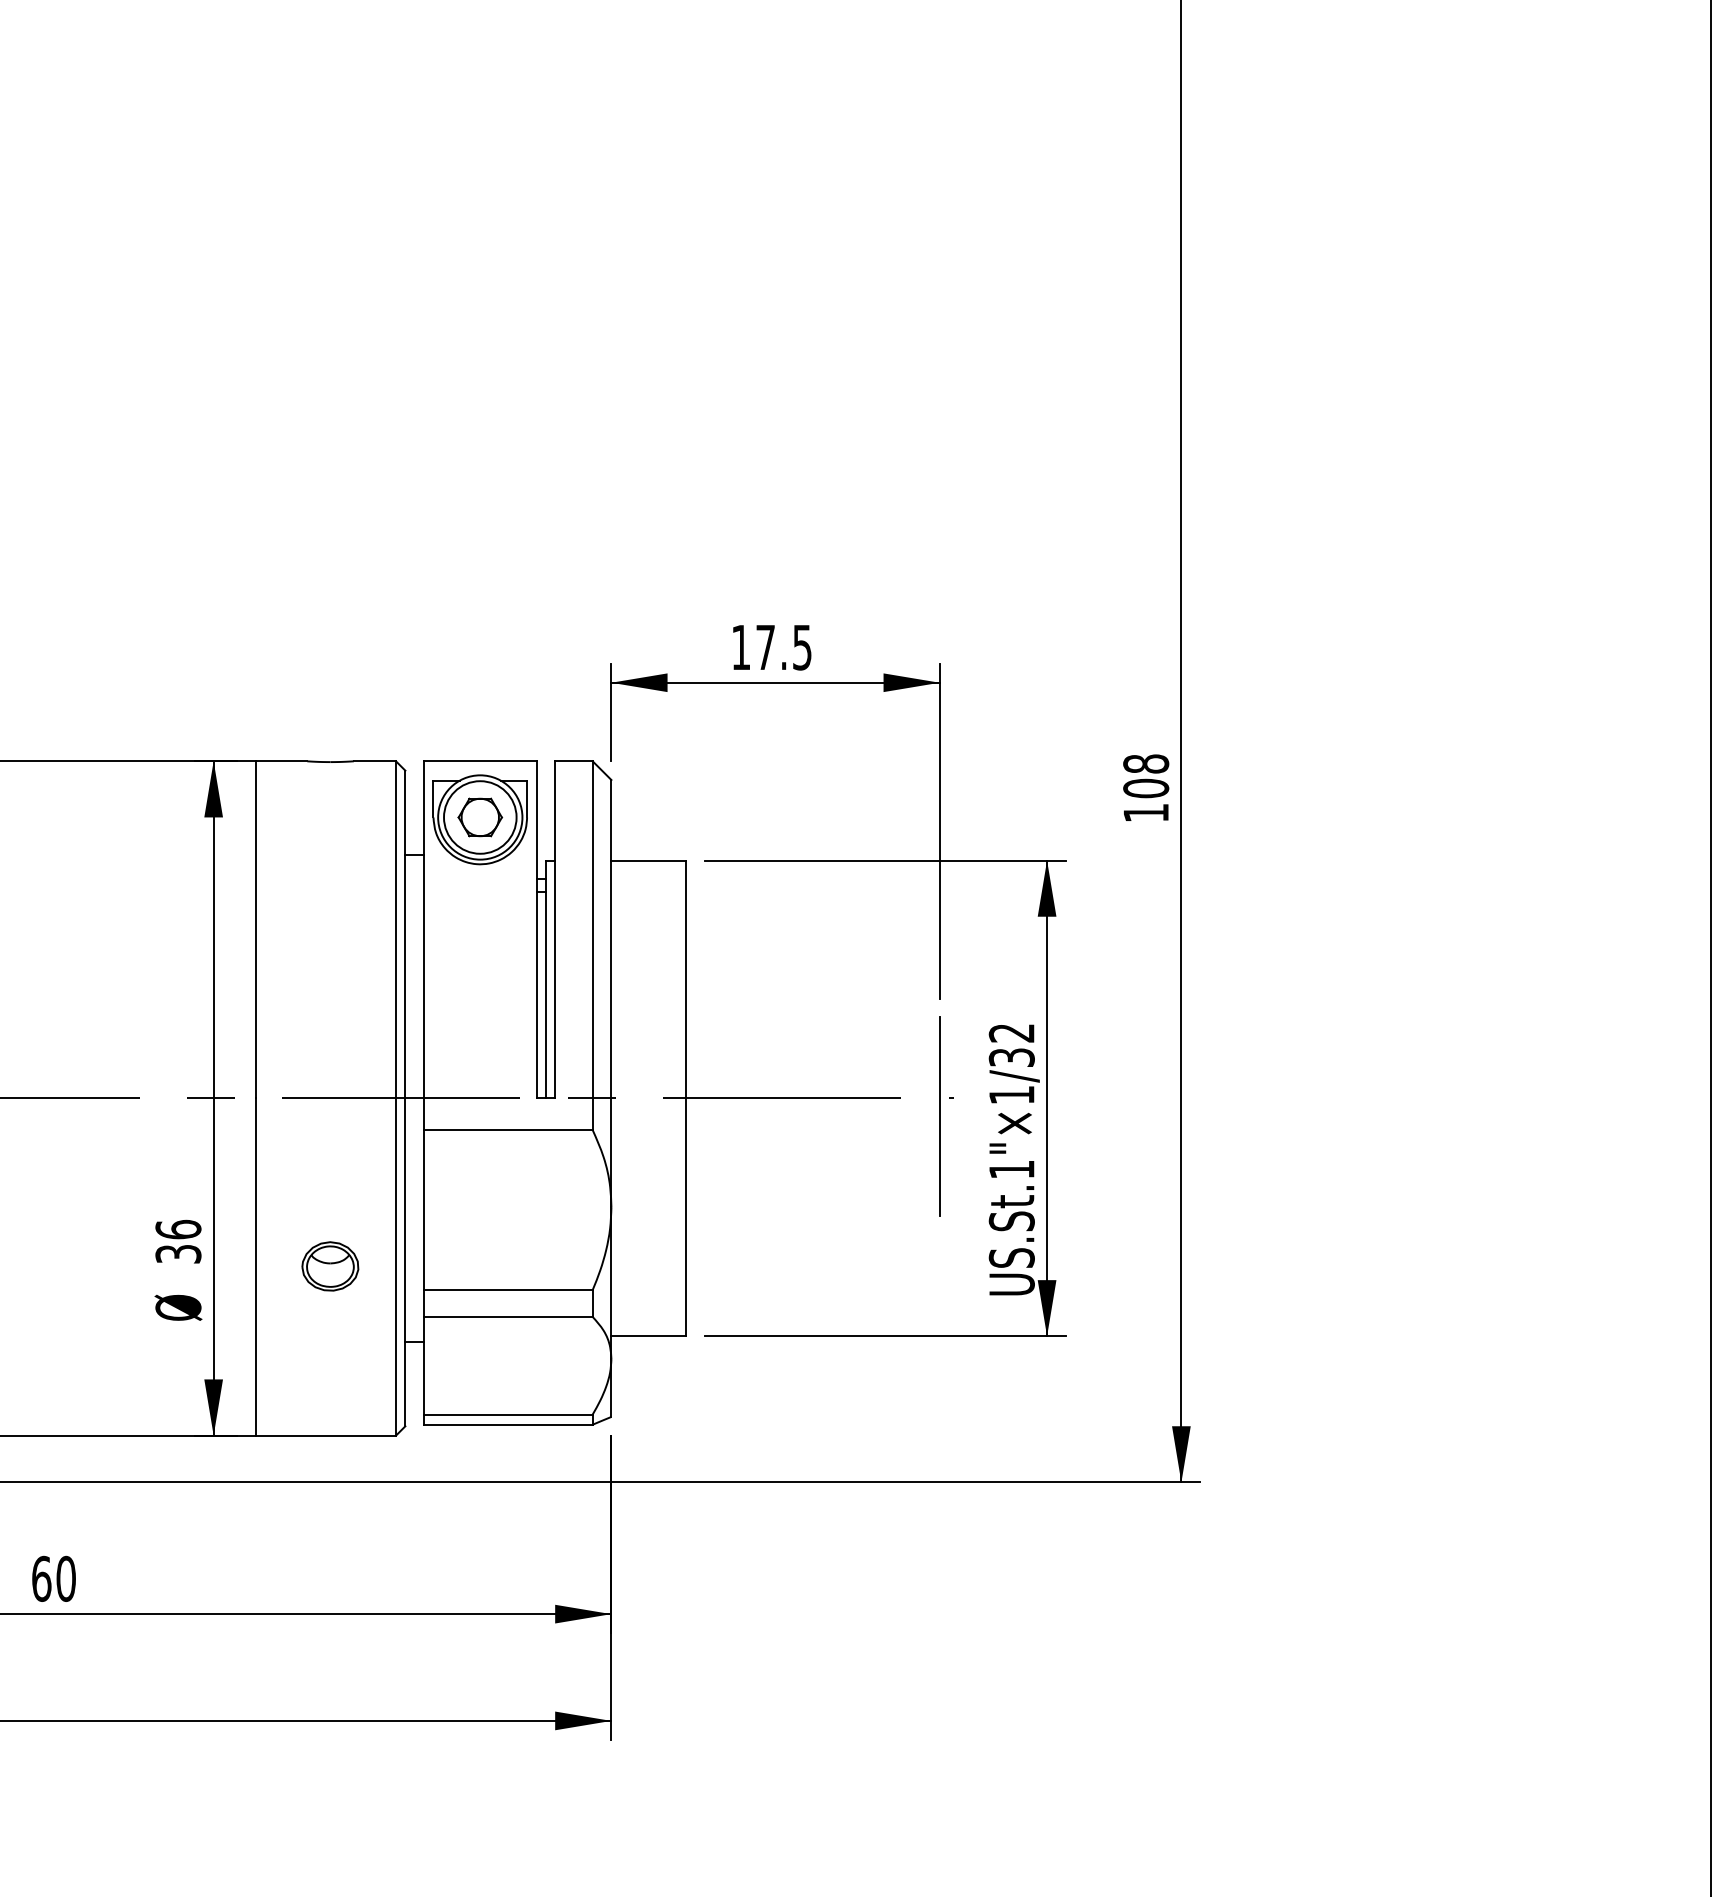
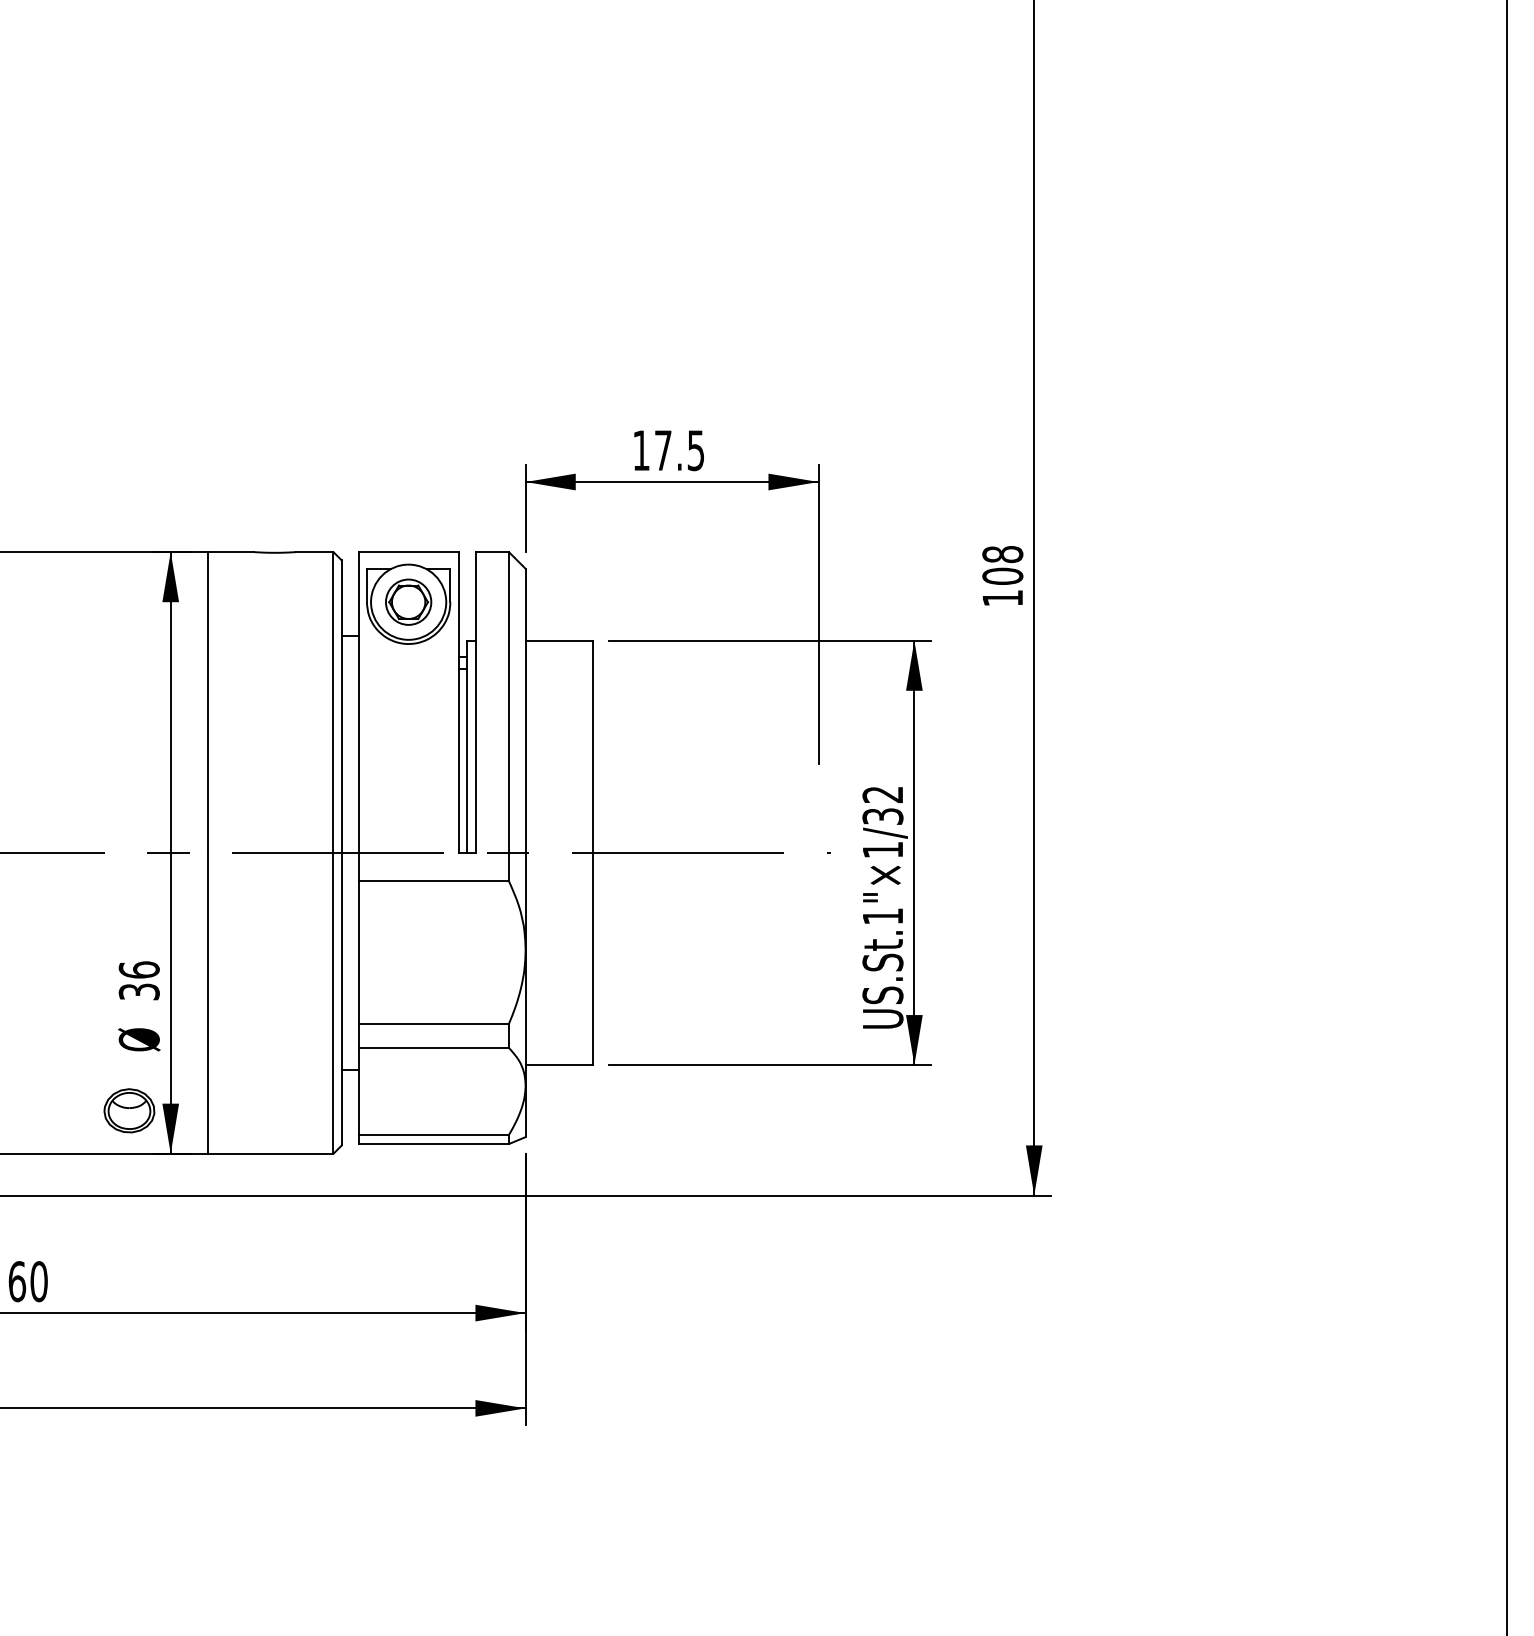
circle: (480, 817) -> (408, 602), size x0.7
line: (939, 1116) -> (818, 869), removed
part: (330, 1266) -> (129, 1110), moved

